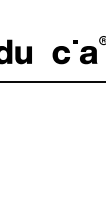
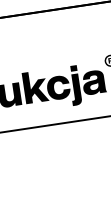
fill: (44, 51) -> (36, 86), added
fill: (73, 58) -> (75, 89), added

